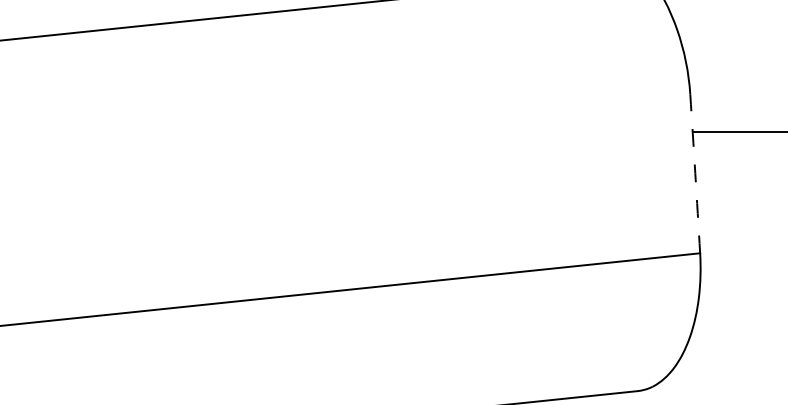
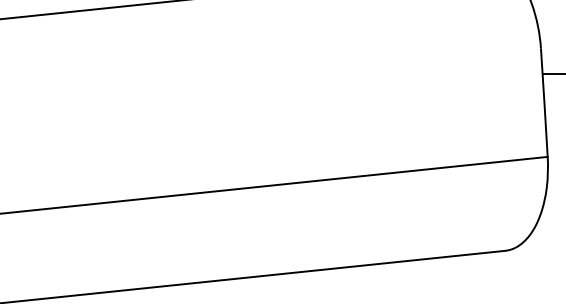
arc: (695, 173) -> (544, 102), dashed -> solid

